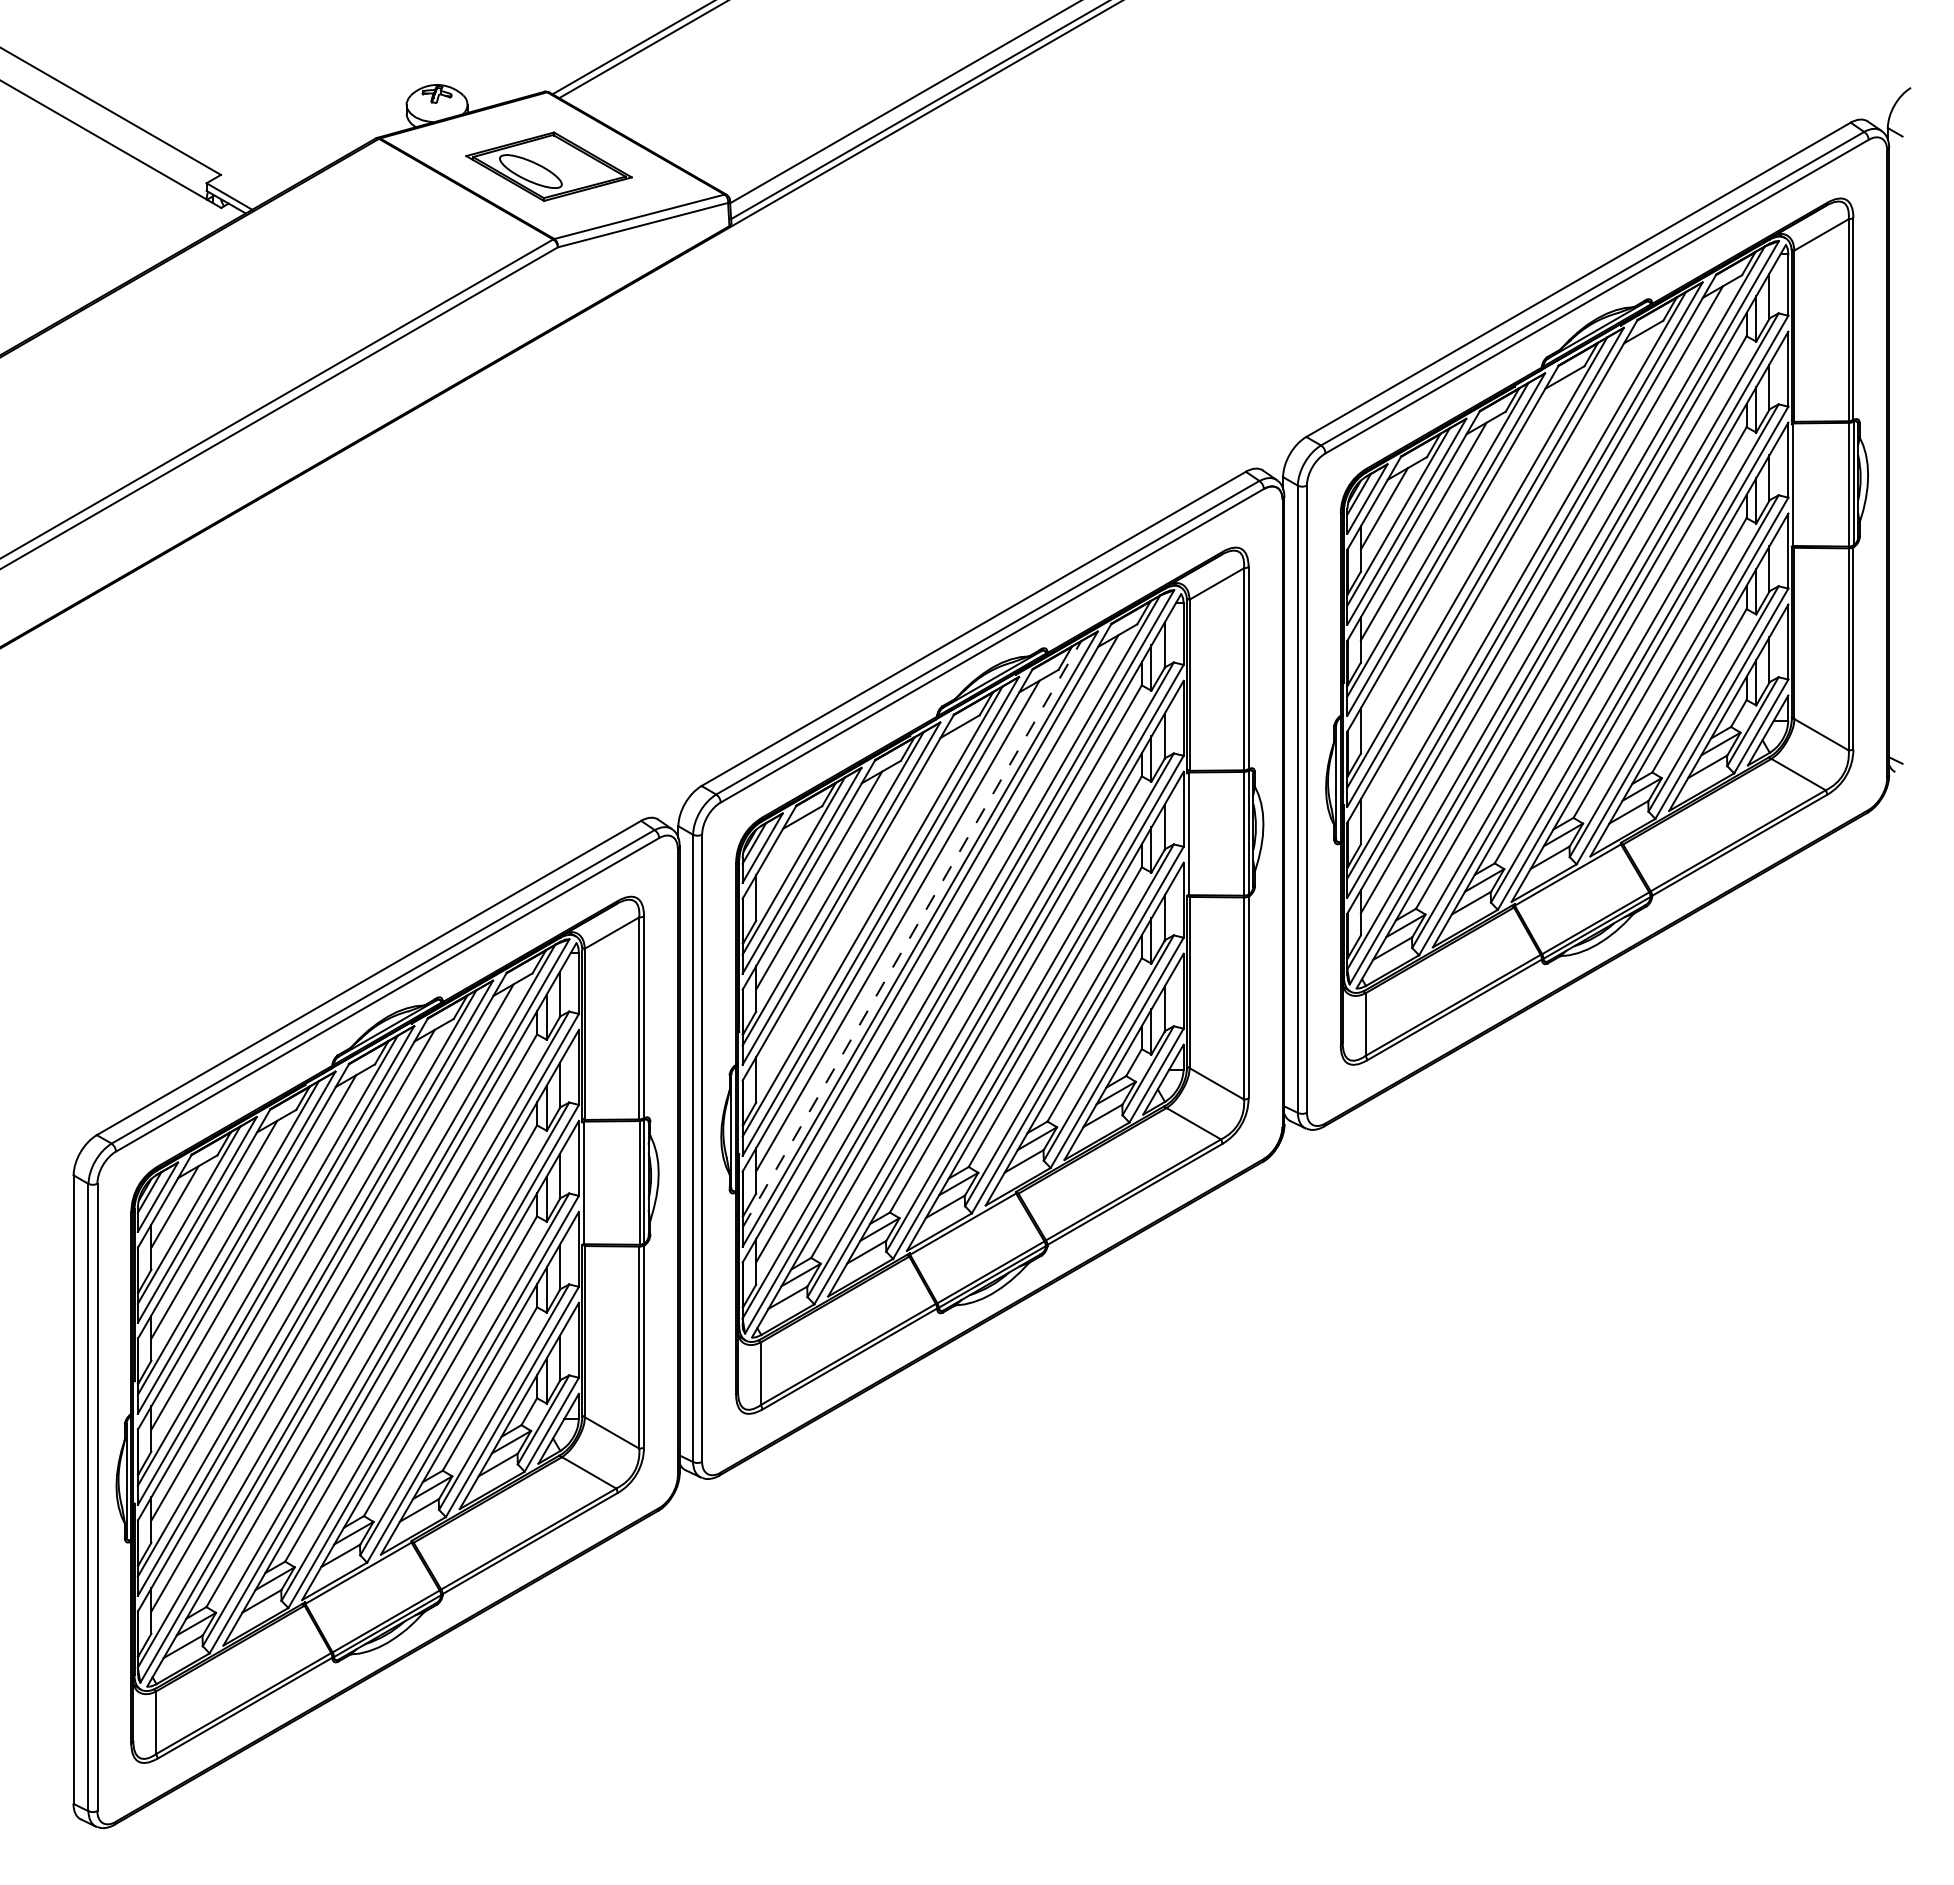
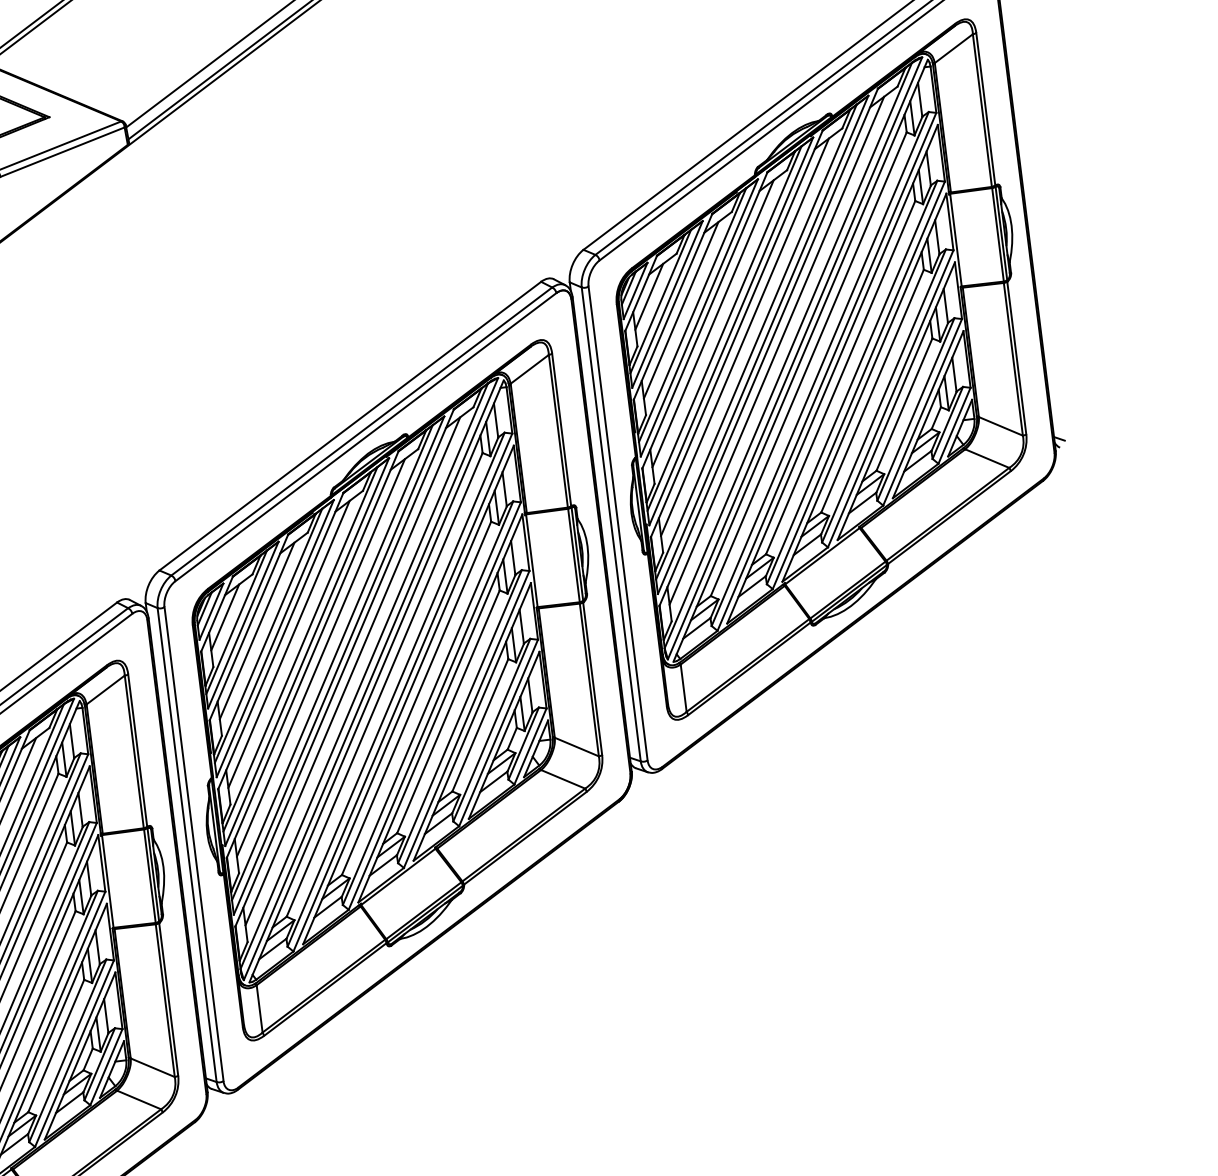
line: (1462, 554) -> (712, 323), added
line: (1502, 576) -> (744, 336), added
line: (779, 857) -> (225, 617), added
line: (858, 903) -> (289, 644), added
line: (911, 934) -> (332, 662), dashed -> solid

